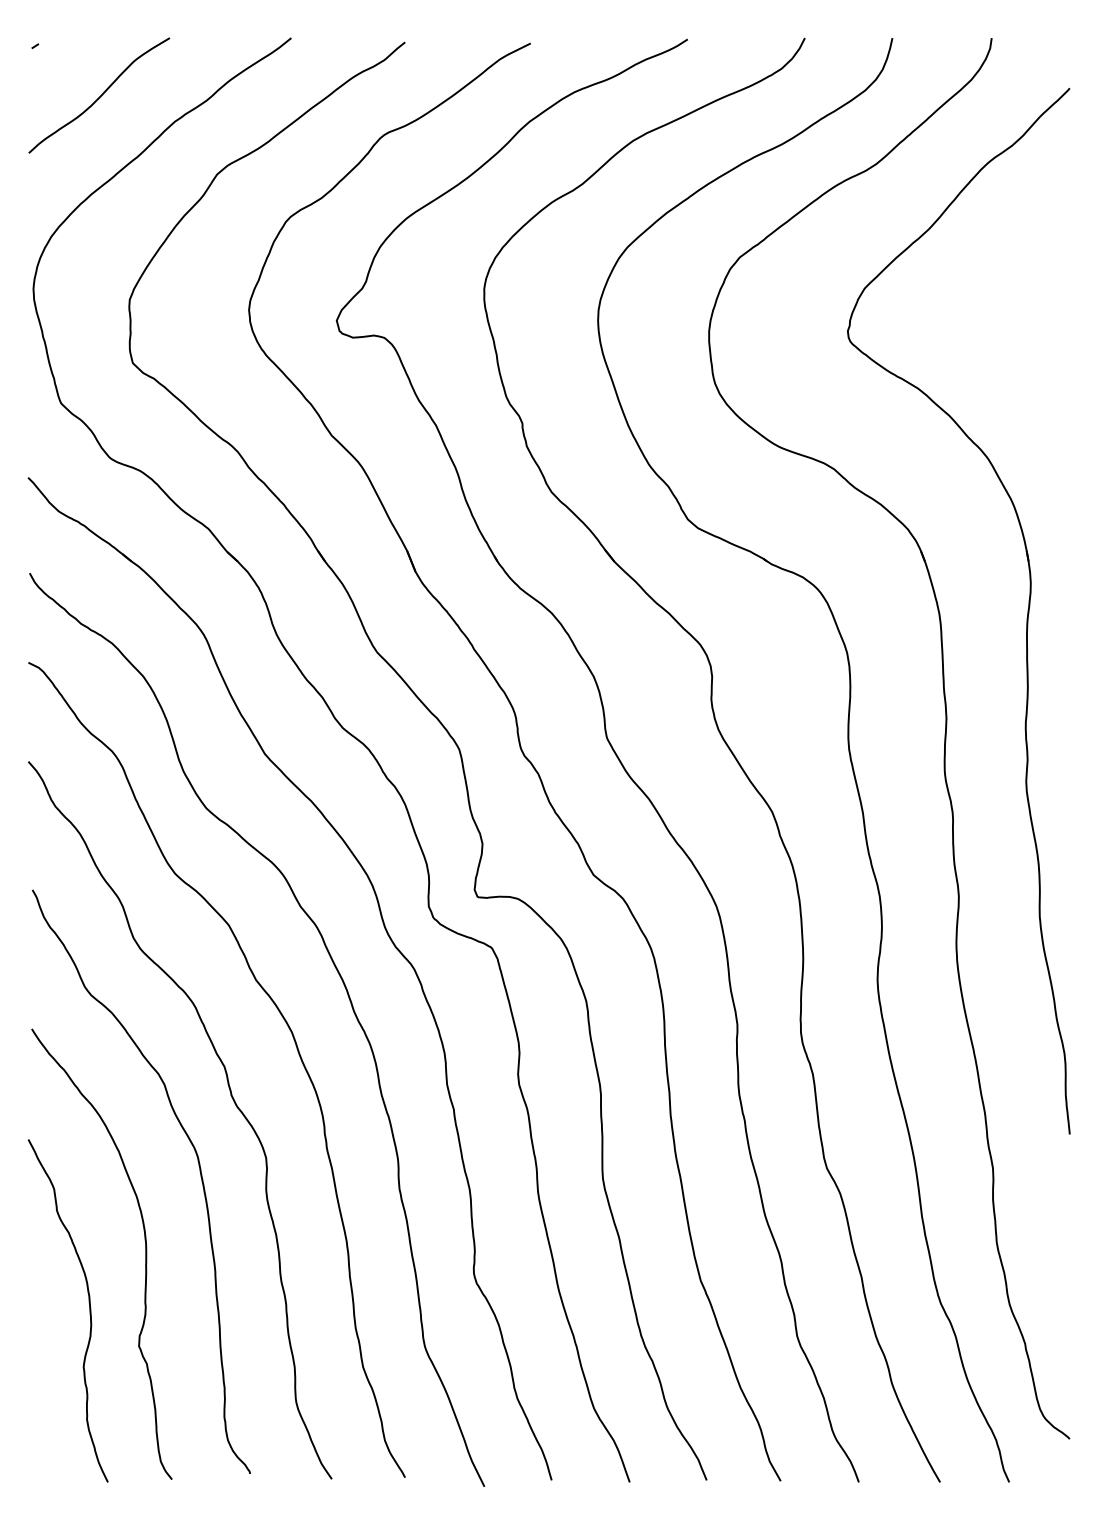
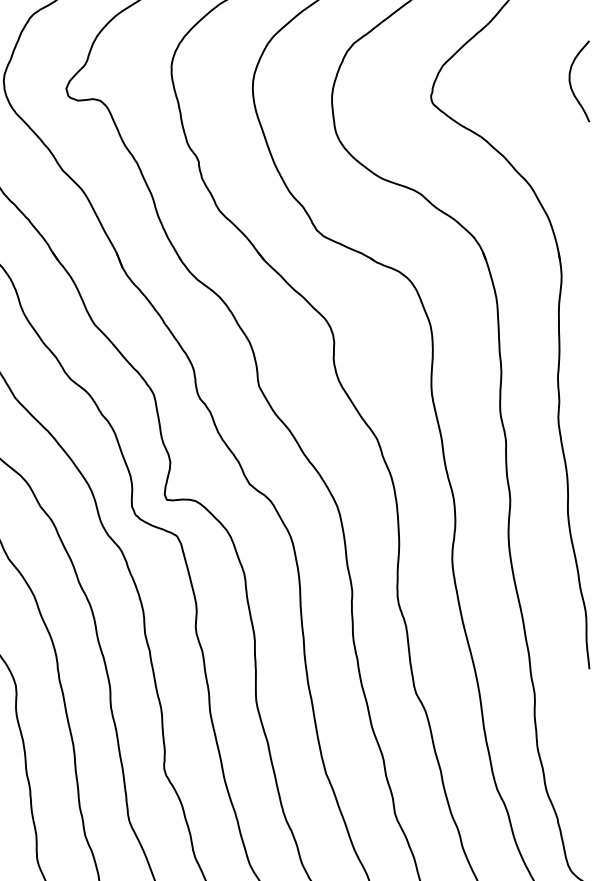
curve: (1043, 311) -> (570, 81), added

